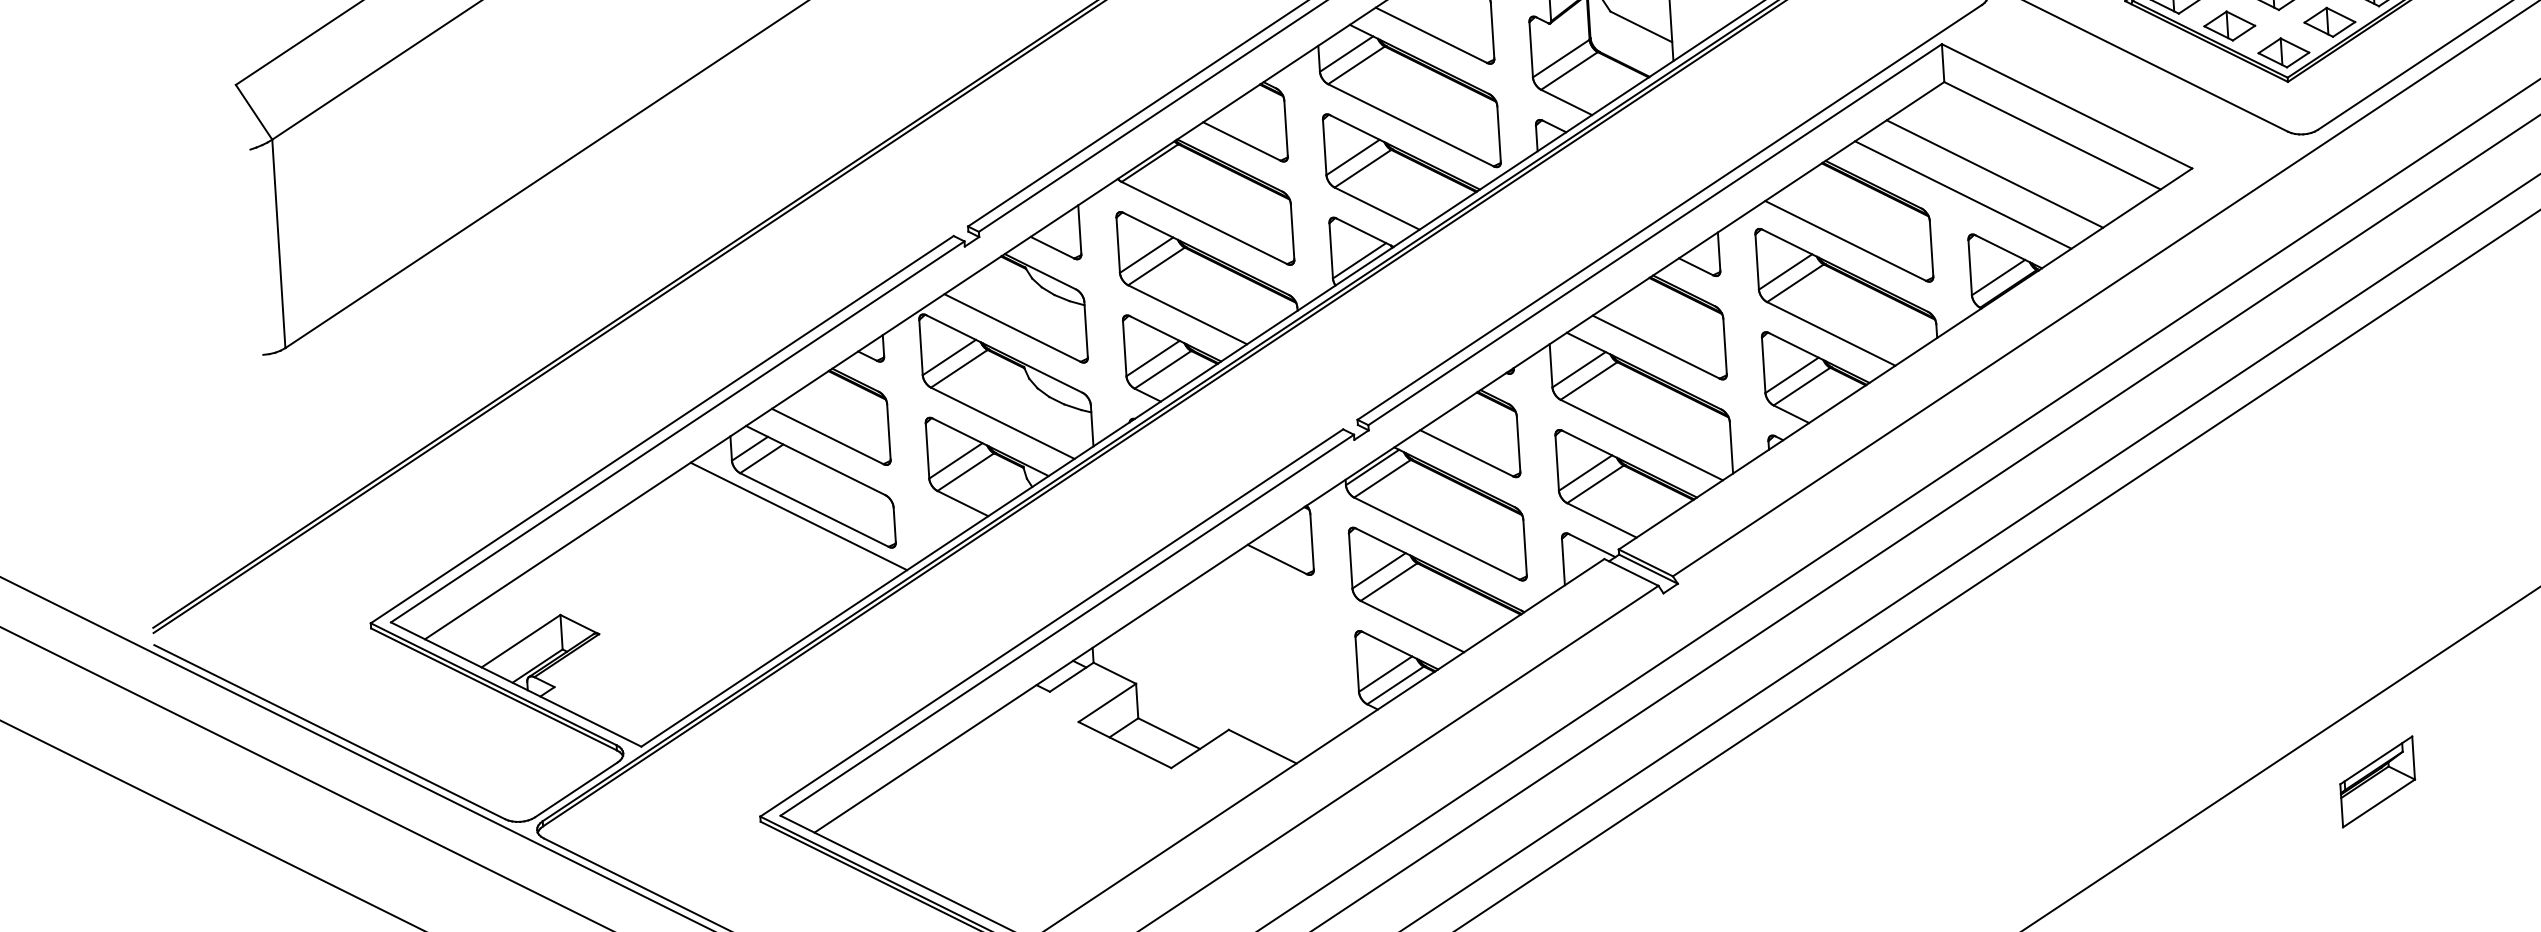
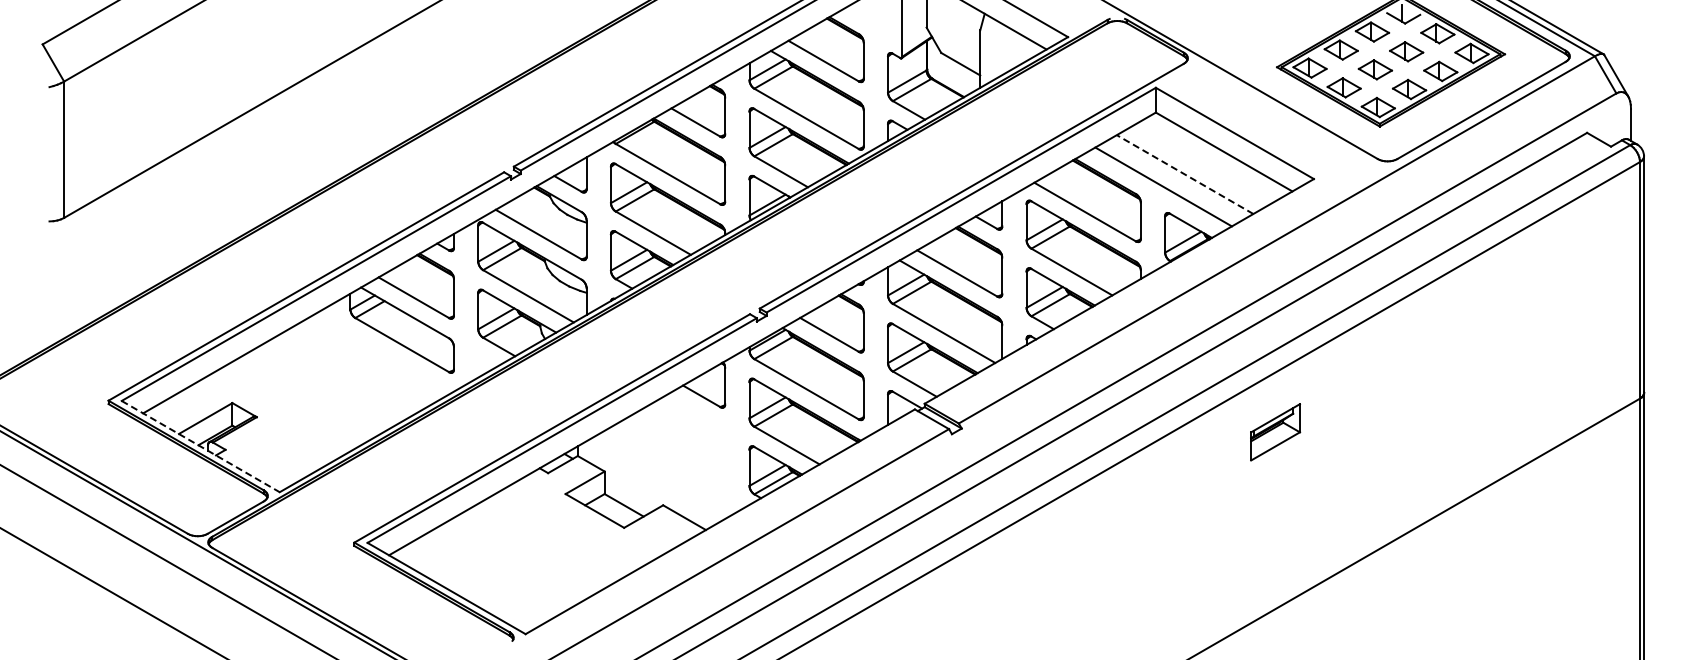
line: (1995, 173) -> (1185, 174), solid -> dashed
line: (798, 516) -> (391, 348), removed
line: (517, 684) -> (201, 446), solid -> dashed
part: (2377, 782) -> (1275, 432), moved

